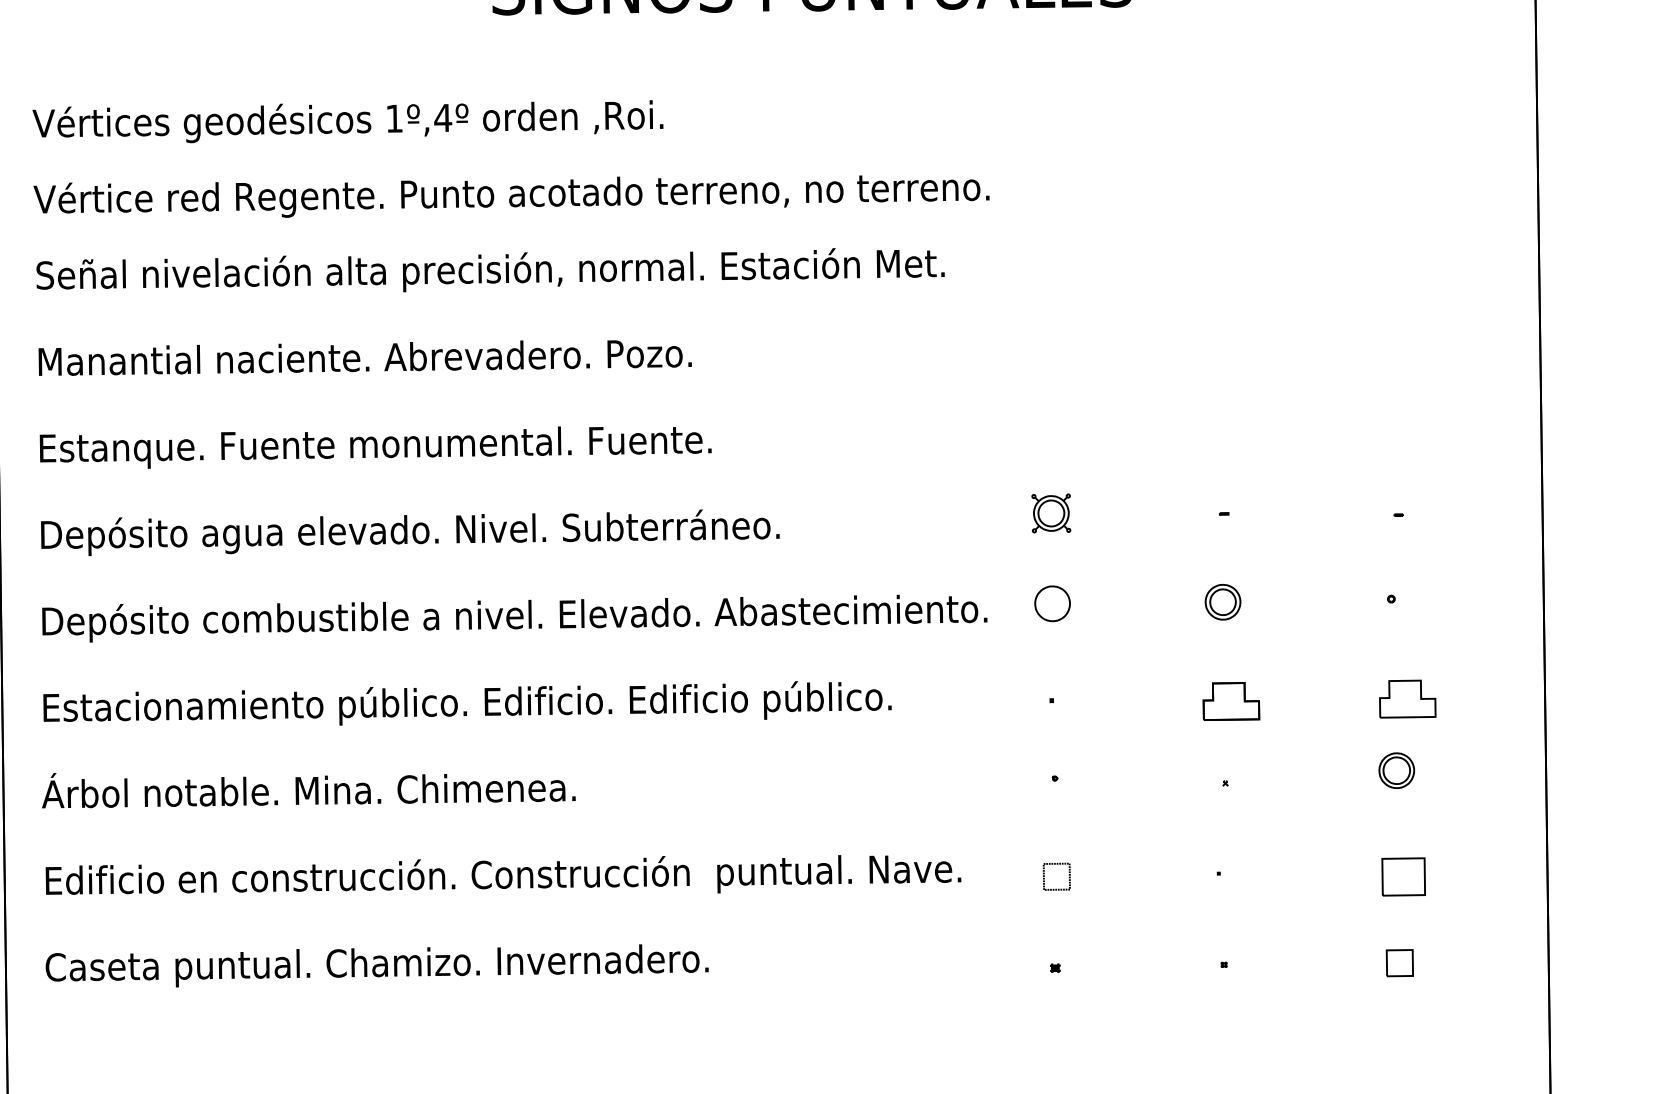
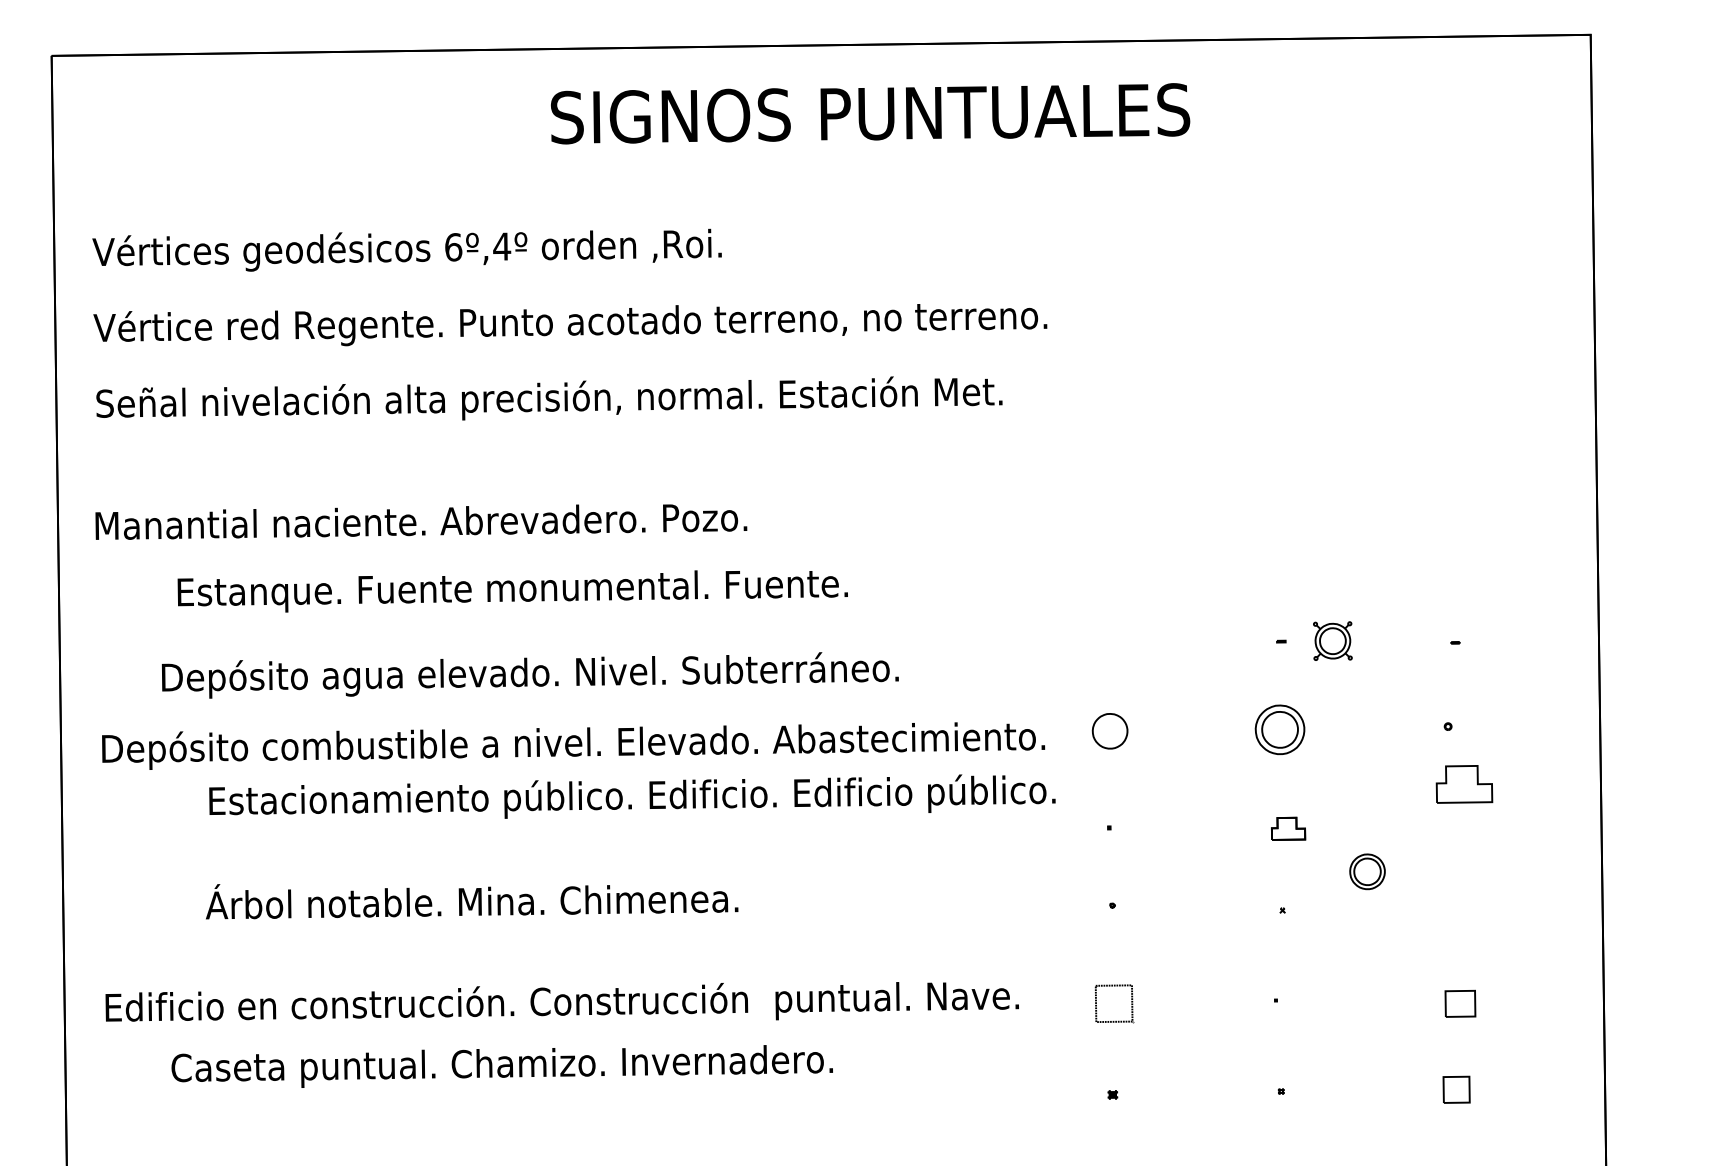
text: (394, 118) -> (453, 247), 1º,4º -> 6º,4º
text: (365, 357) -> (421, 521), moved
text: (375, 447) -> (512, 591), moved
part: (1050, 512) -> (1332, 640), moved
text: (409, 532) -> (529, 675), moved
part: (1223, 602) -> (1280, 729), size x1.4
part: (1407, 699) -> (1464, 784), moved
part: (1231, 701) -> (1288, 828), size x0.6
text: (467, 703) -> (632, 796), moved
part: (1396, 770) -> (1367, 871), moved
text: (309, 790) -> (472, 901), moved
part: (1056, 876) -> (1114, 1003), size x1.4
part: (1403, 876) -> (1460, 1003), size x0.7
text: (376, 965) -> (501, 1066), moved

